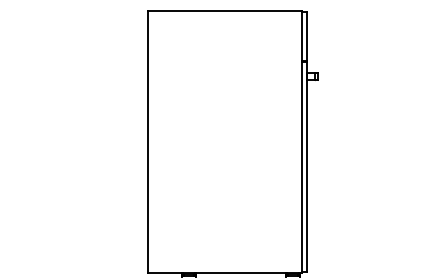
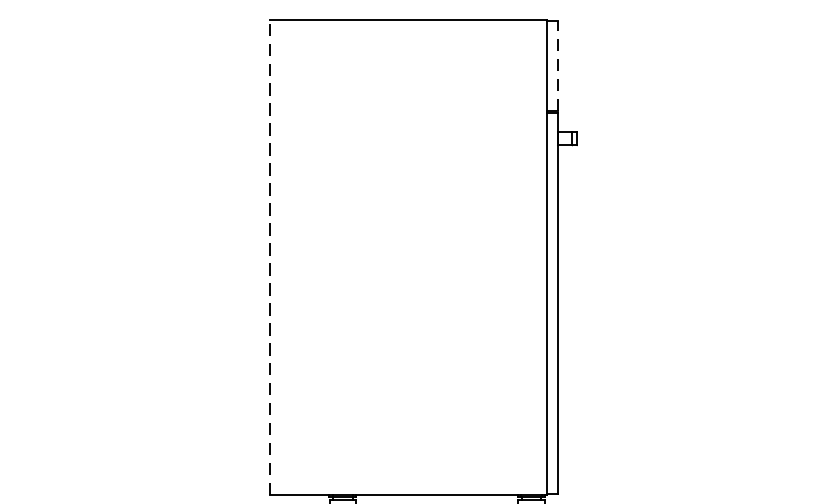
line: (307, 36) -> (557, 66), solid -> dashed
line: (148, 142) -> (269, 258), solid -> dashed

